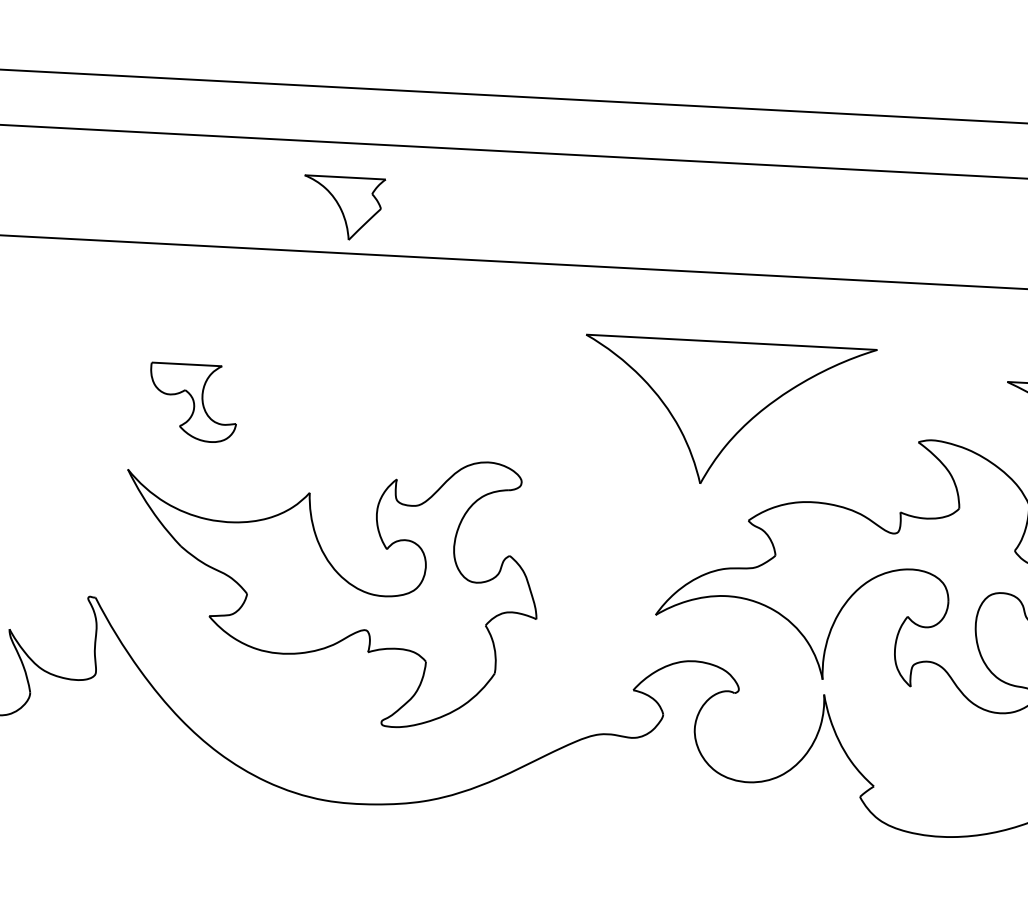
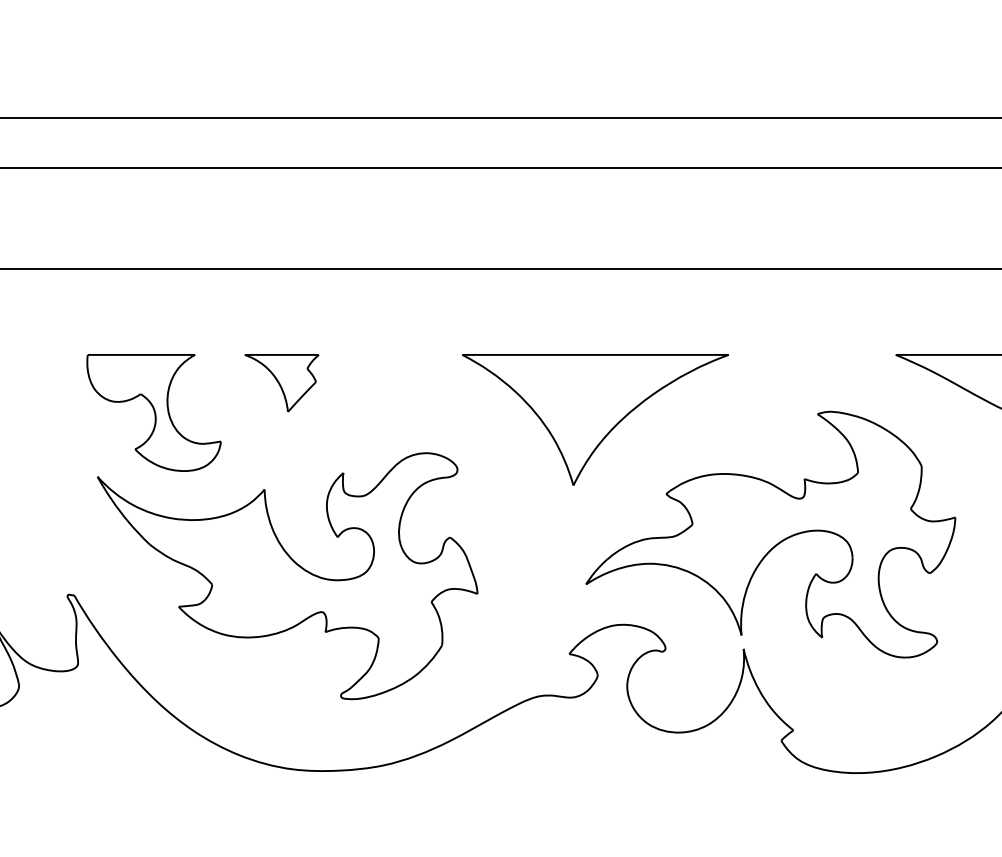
part: (343, 208) -> (281, 383), moved
part: (192, 402) -> (153, 412), size x1.67
part: (728, 412) -> (595, 419), moved

